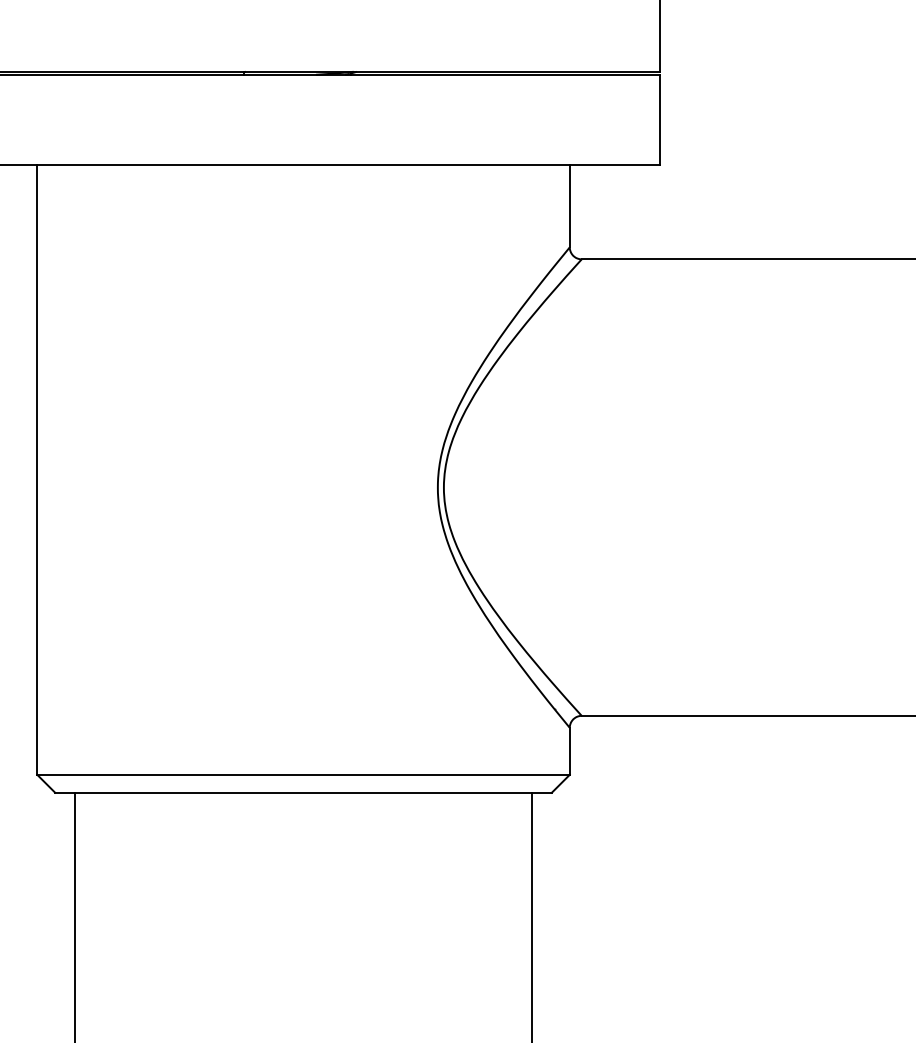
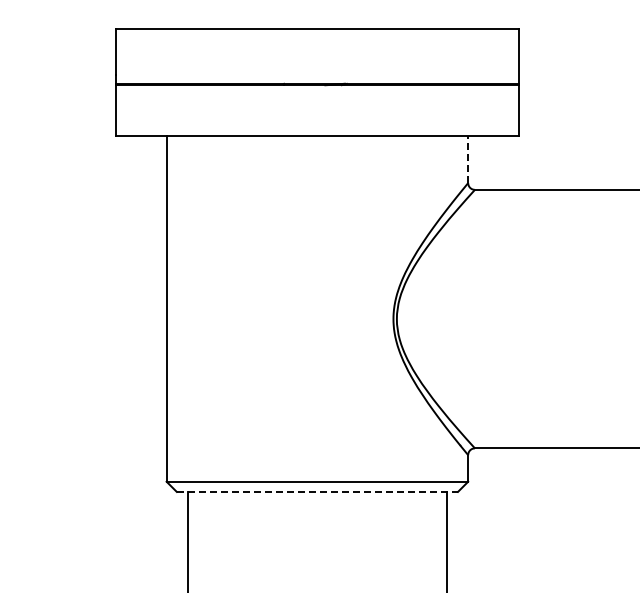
line: (570, 205) -> (468, 159), solid -> dashed
line: (303, 792) -> (317, 491), solid -> dashed

